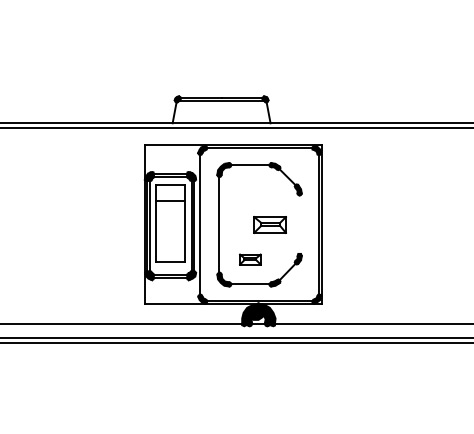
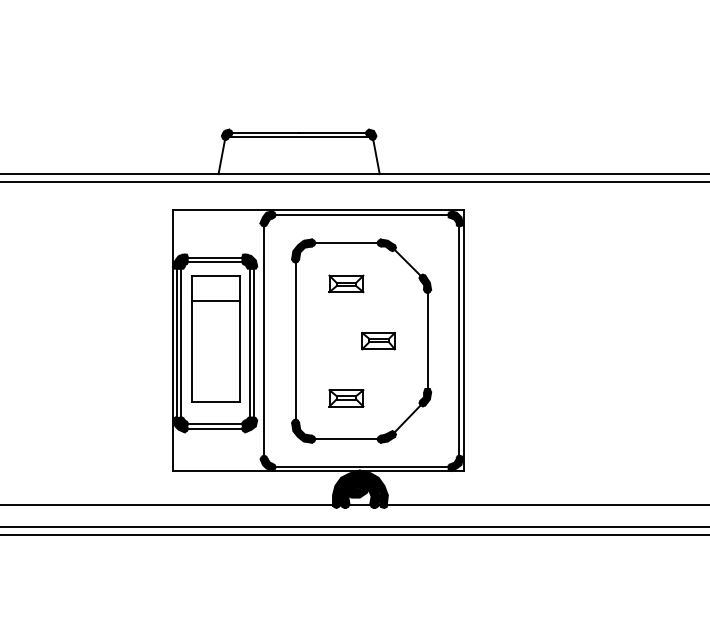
part: (250, 190) -> (346, 284), added
part: (269, 224) -> (377, 340), size x0.62
line: (299, 224) -> (427, 340), added

